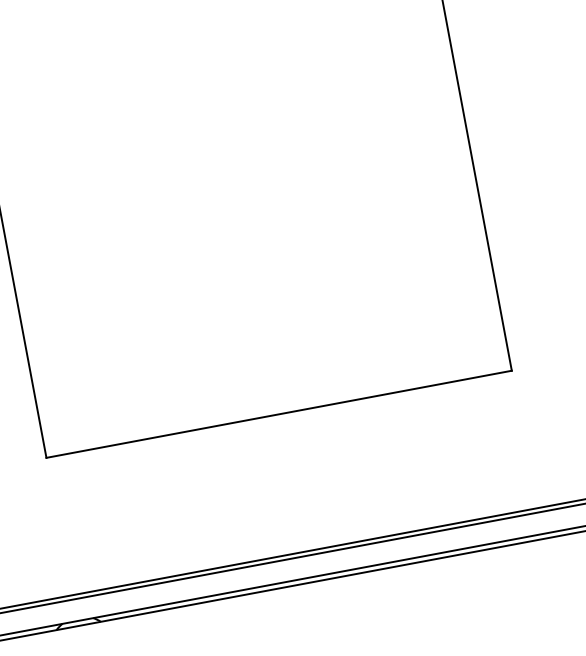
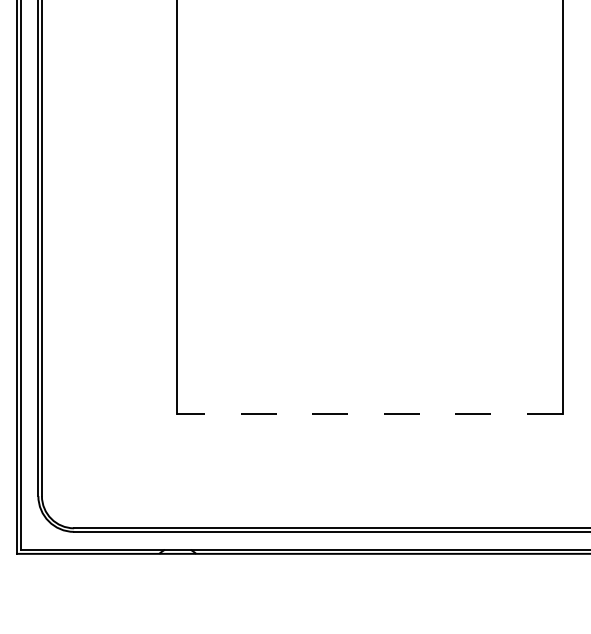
line: (278, 414) -> (369, 414), solid -> dashed

